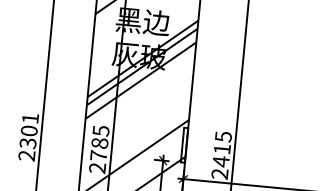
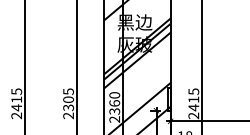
text: (30, 118) -> (68, 91), 2301 -> 2305
text: (99, 143) -> (114, 103), 2785 -> 2360

